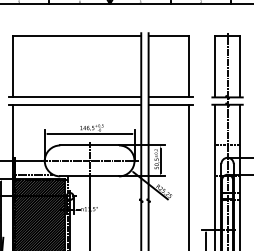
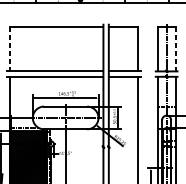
line: (13, 66) -> (9, 48), solid -> dashed
line: (239, 66) -> (175, 48), solid -> dashed

